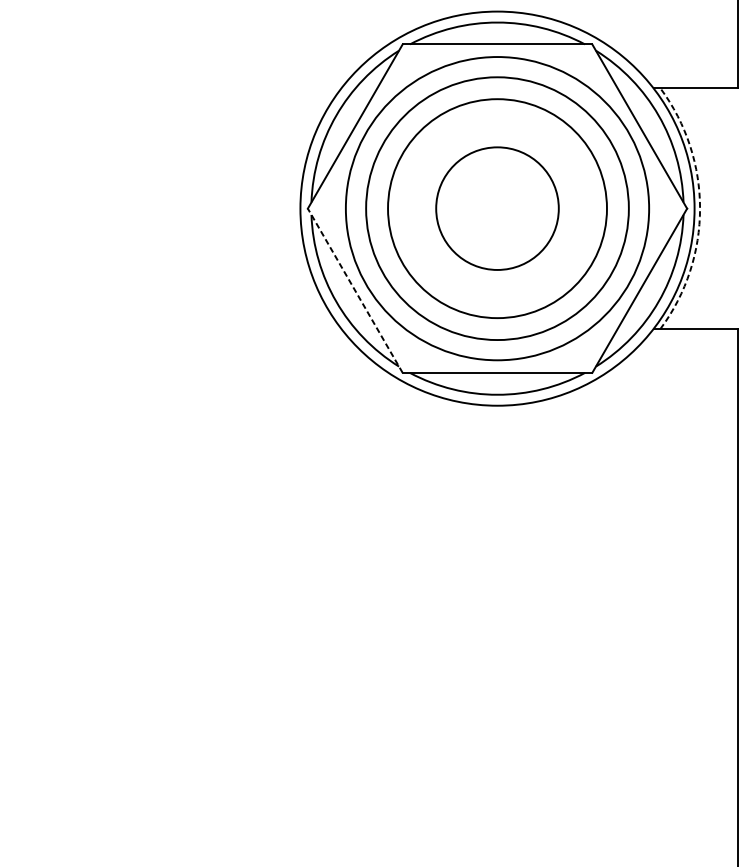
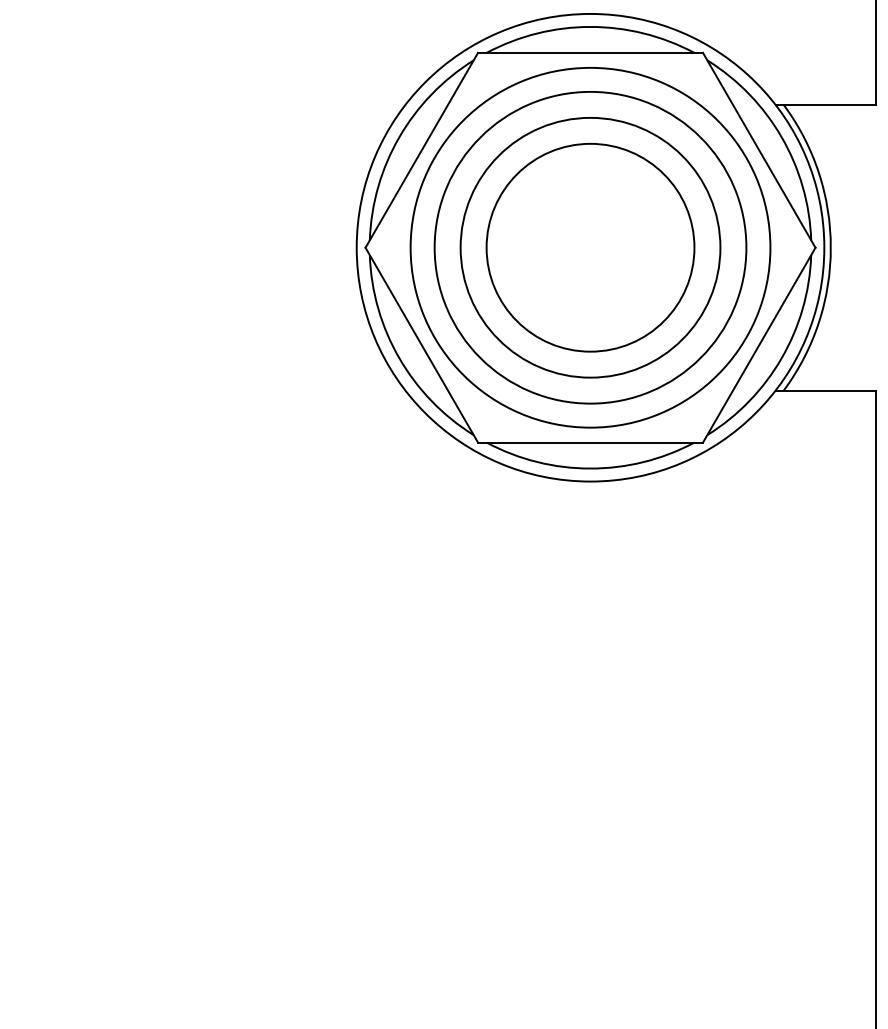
circle: (497, 208) -> (590, 247), size x1.43
arc: (699, 208) -> (830, 247), dashed -> solid
line: (355, 290) -> (421, 344), dashed -> solid

